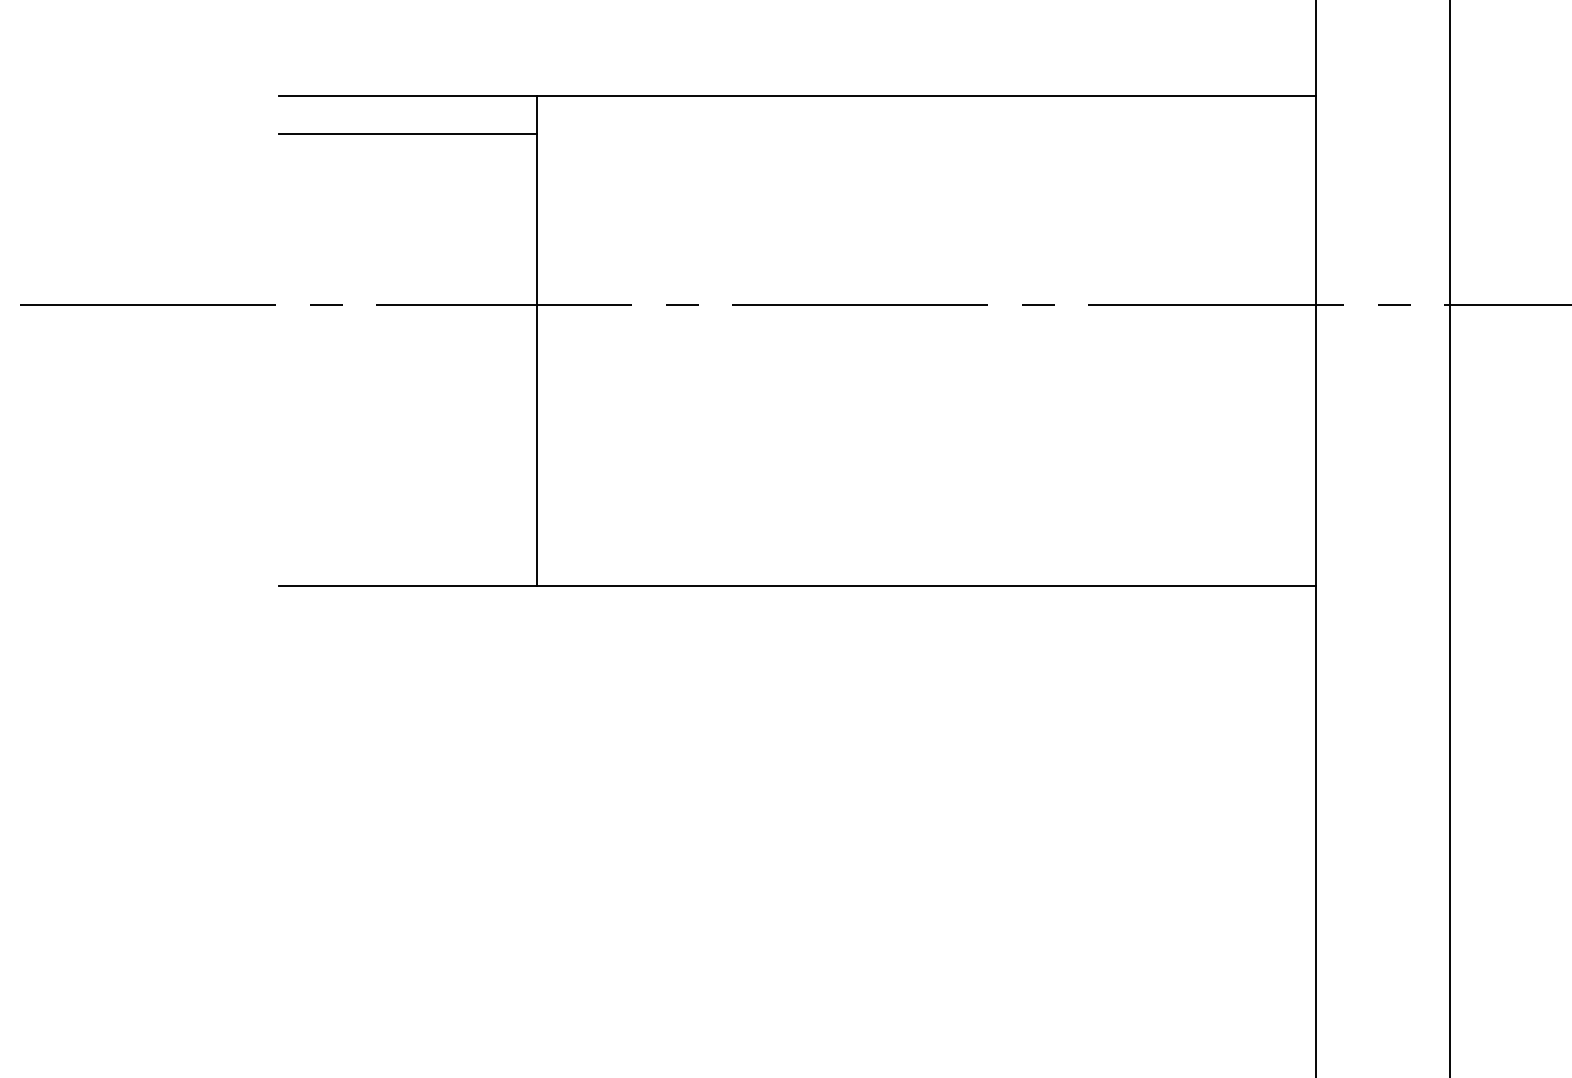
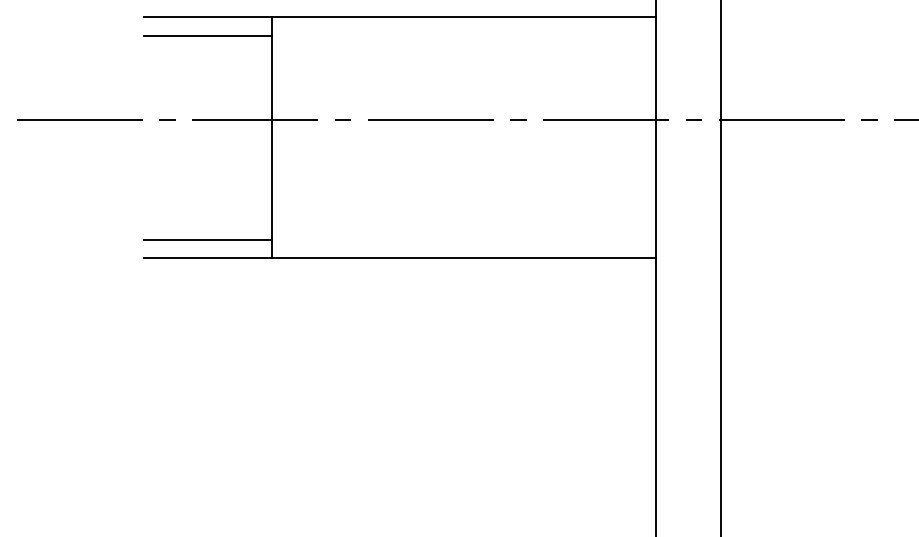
line: (407, 547) -> (207, 239), added

